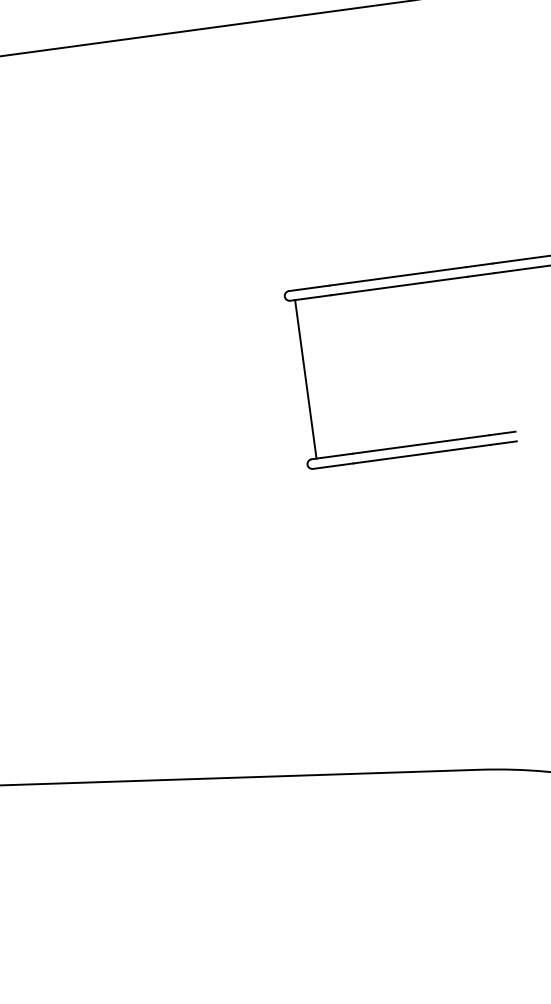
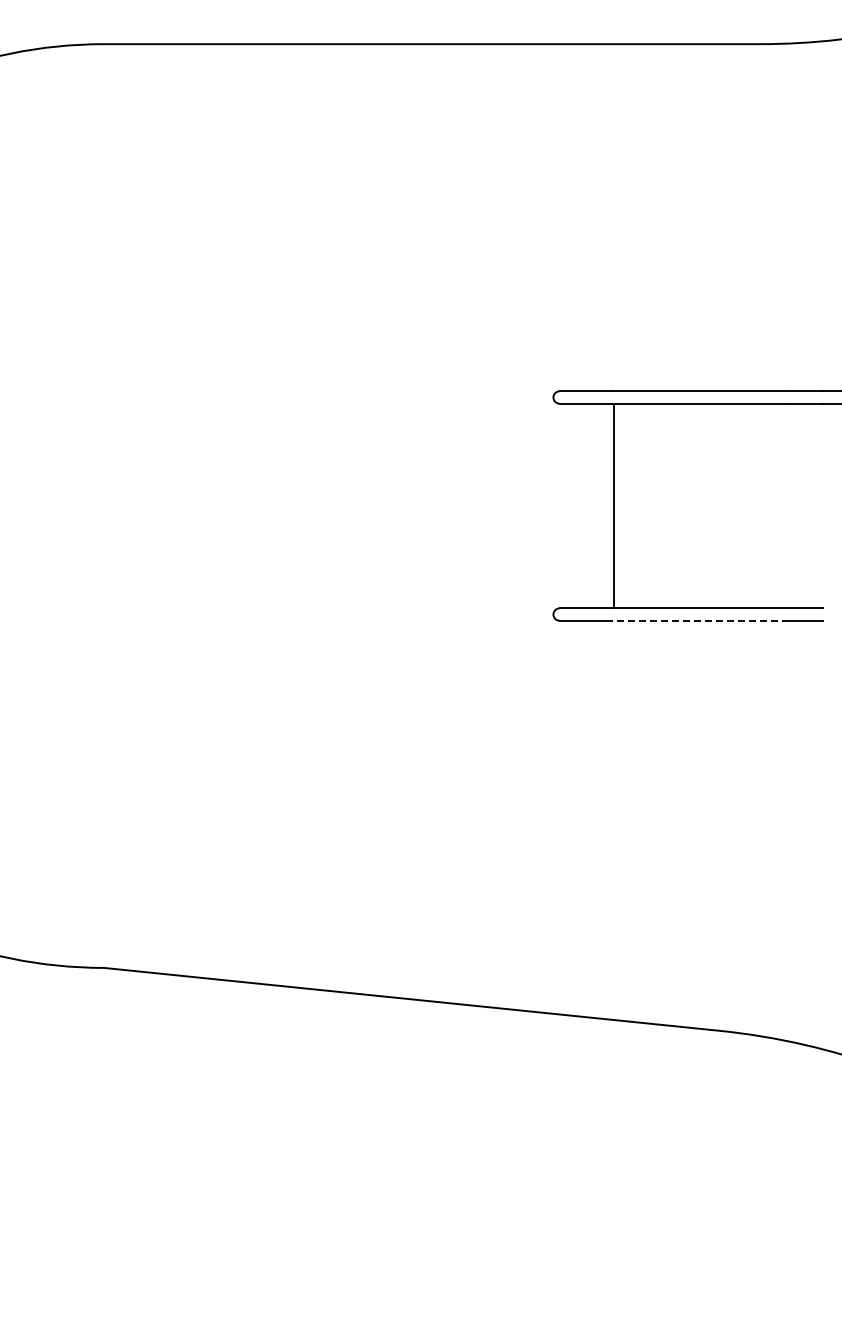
line: (305, 378) -> (613, 505), moved
line: (422, 453) -> (700, 620), solid -> dashed

